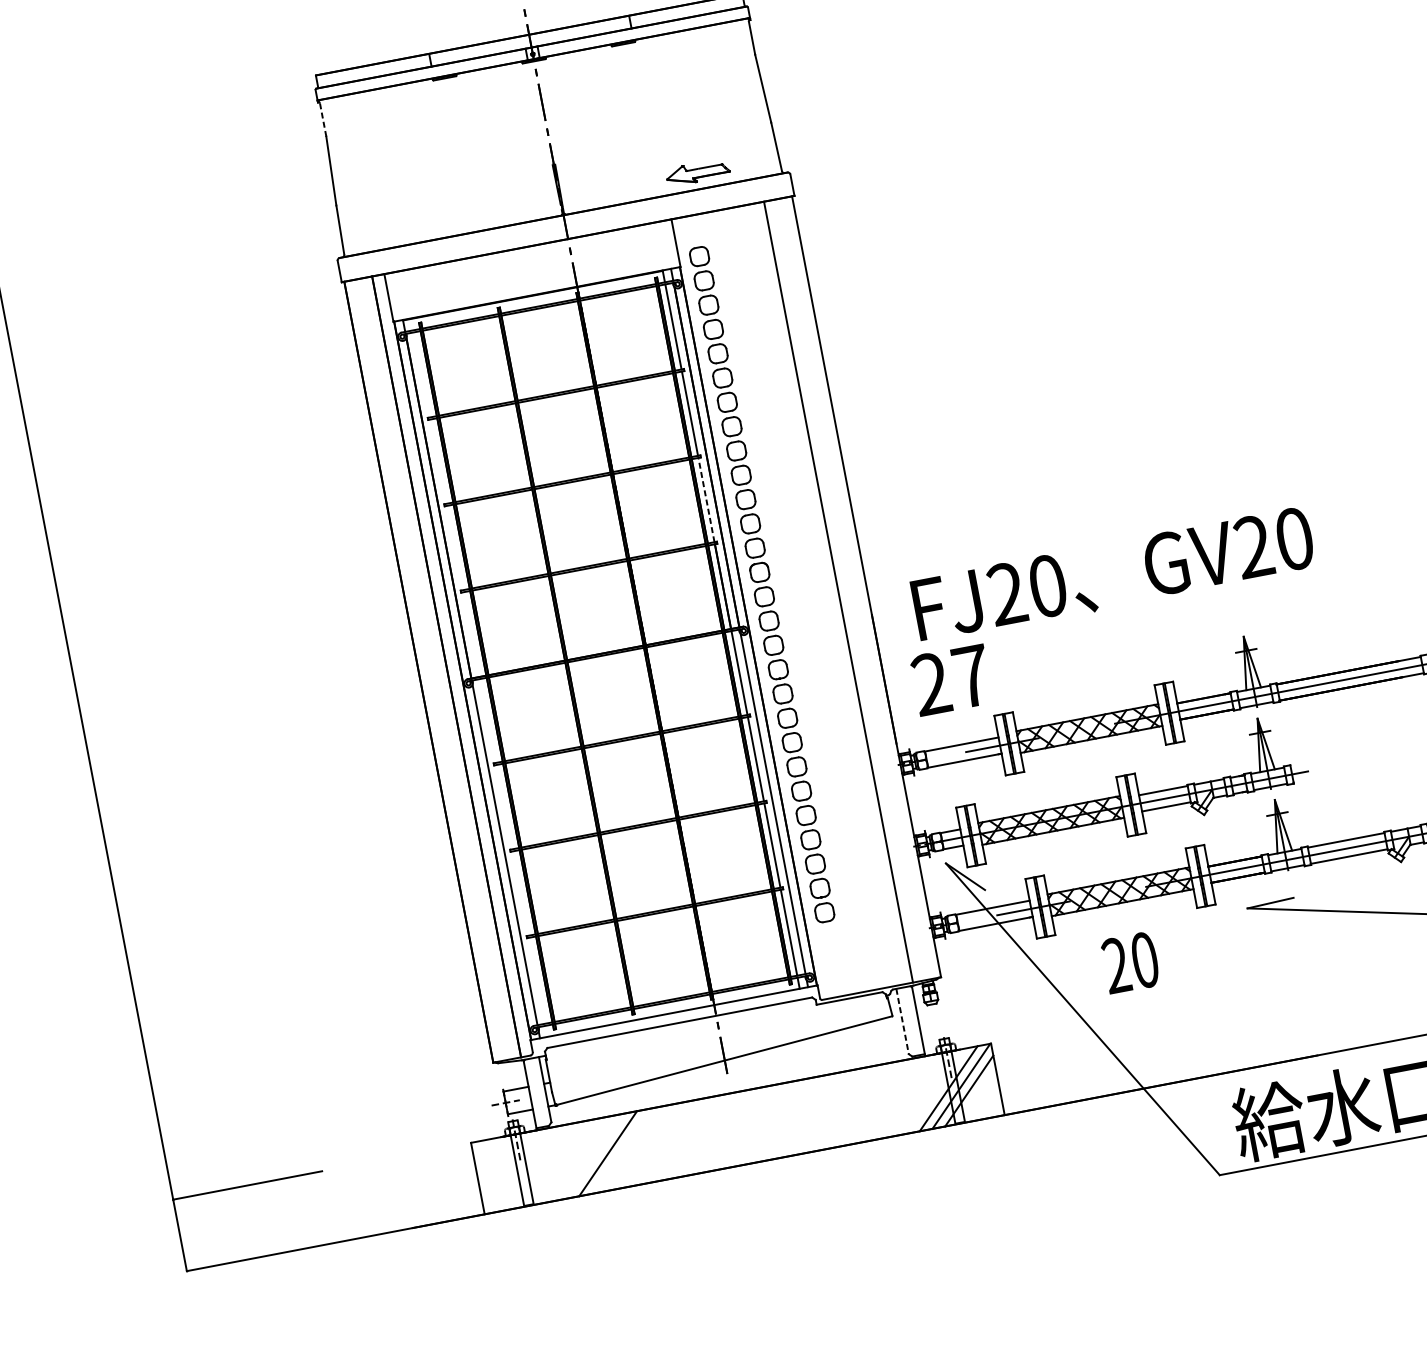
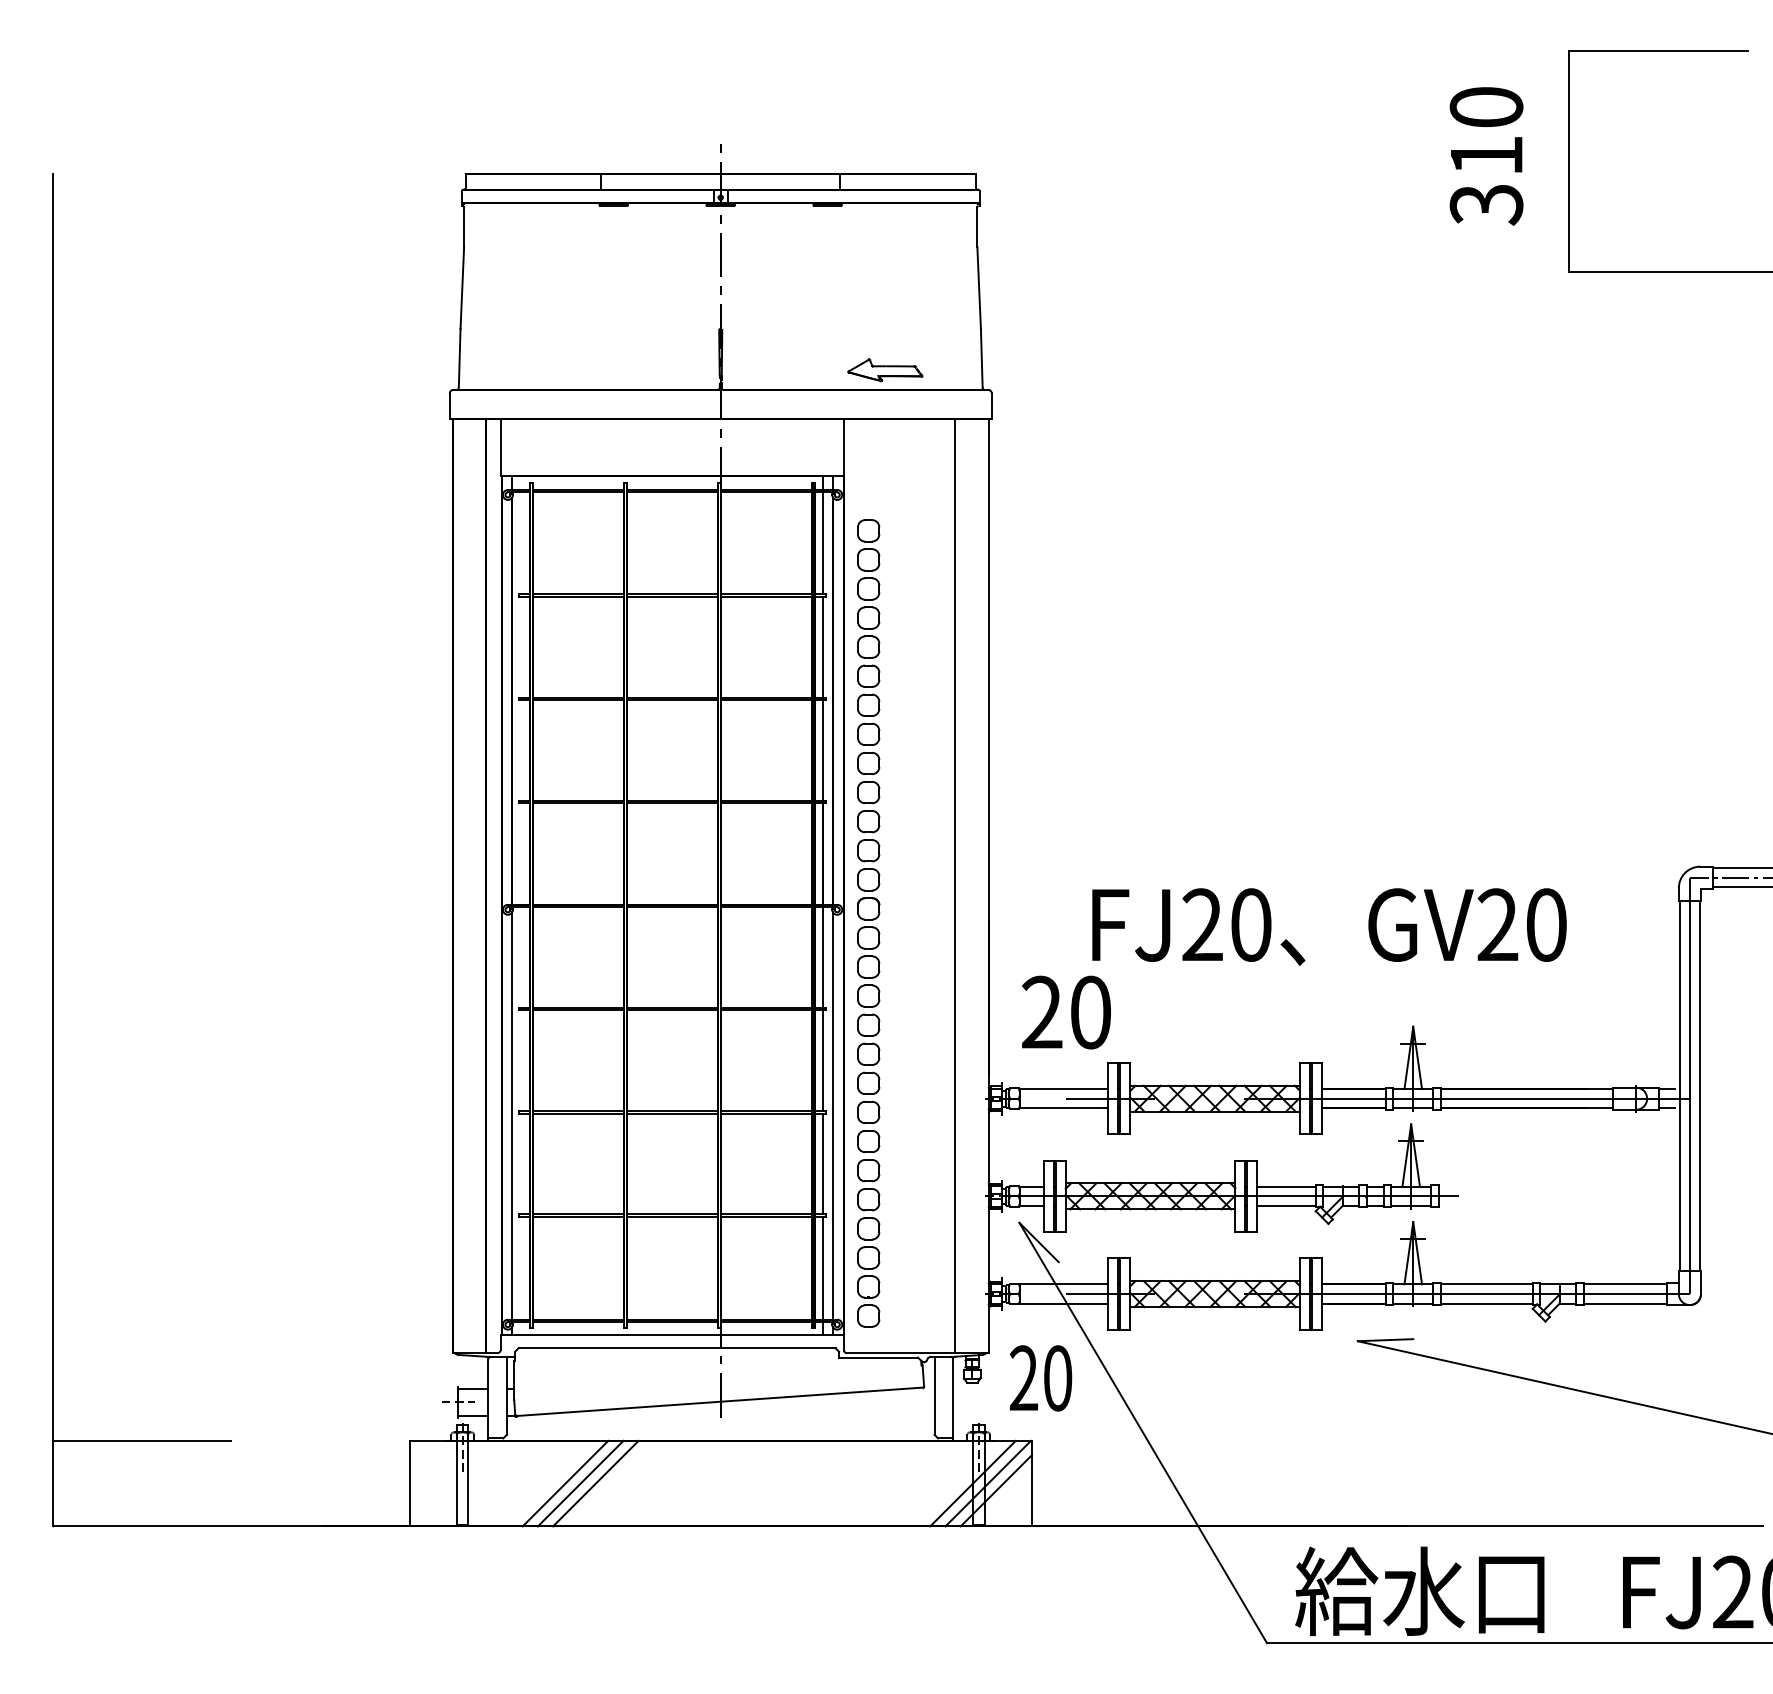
line: (323, 120) -> (464, 227), dashed -> solid
line: (706, 499) -> (823, 750), dashed -> solid
text: (1113, 574) -> (1329, 926), moved
part: (762, 584) -> (868, 923), moved
text: (972, 676) -> (1091, 1012), 27 -> 20
text: (1130, 963) -> (1040, 1378), moved
line: (902, 1022) -> (934, 1396), dashed -> solid
line: (633, 1148) -> (595, 1483), added
line: (620, 1151) -> (580, 1483), added

